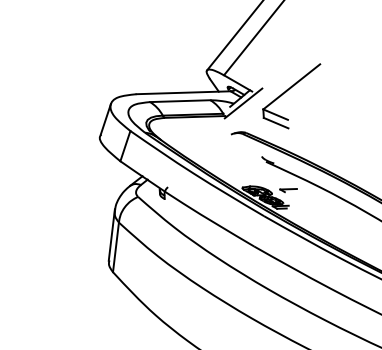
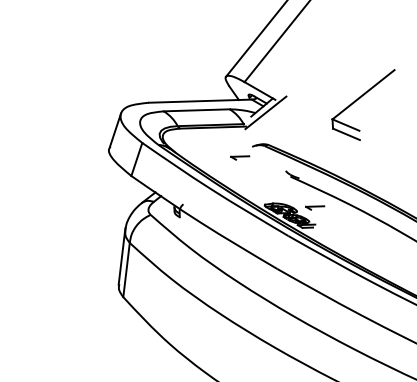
part: (288, 91) -> (359, 99), moved
part: (220, 144) -> (240, 157), added

